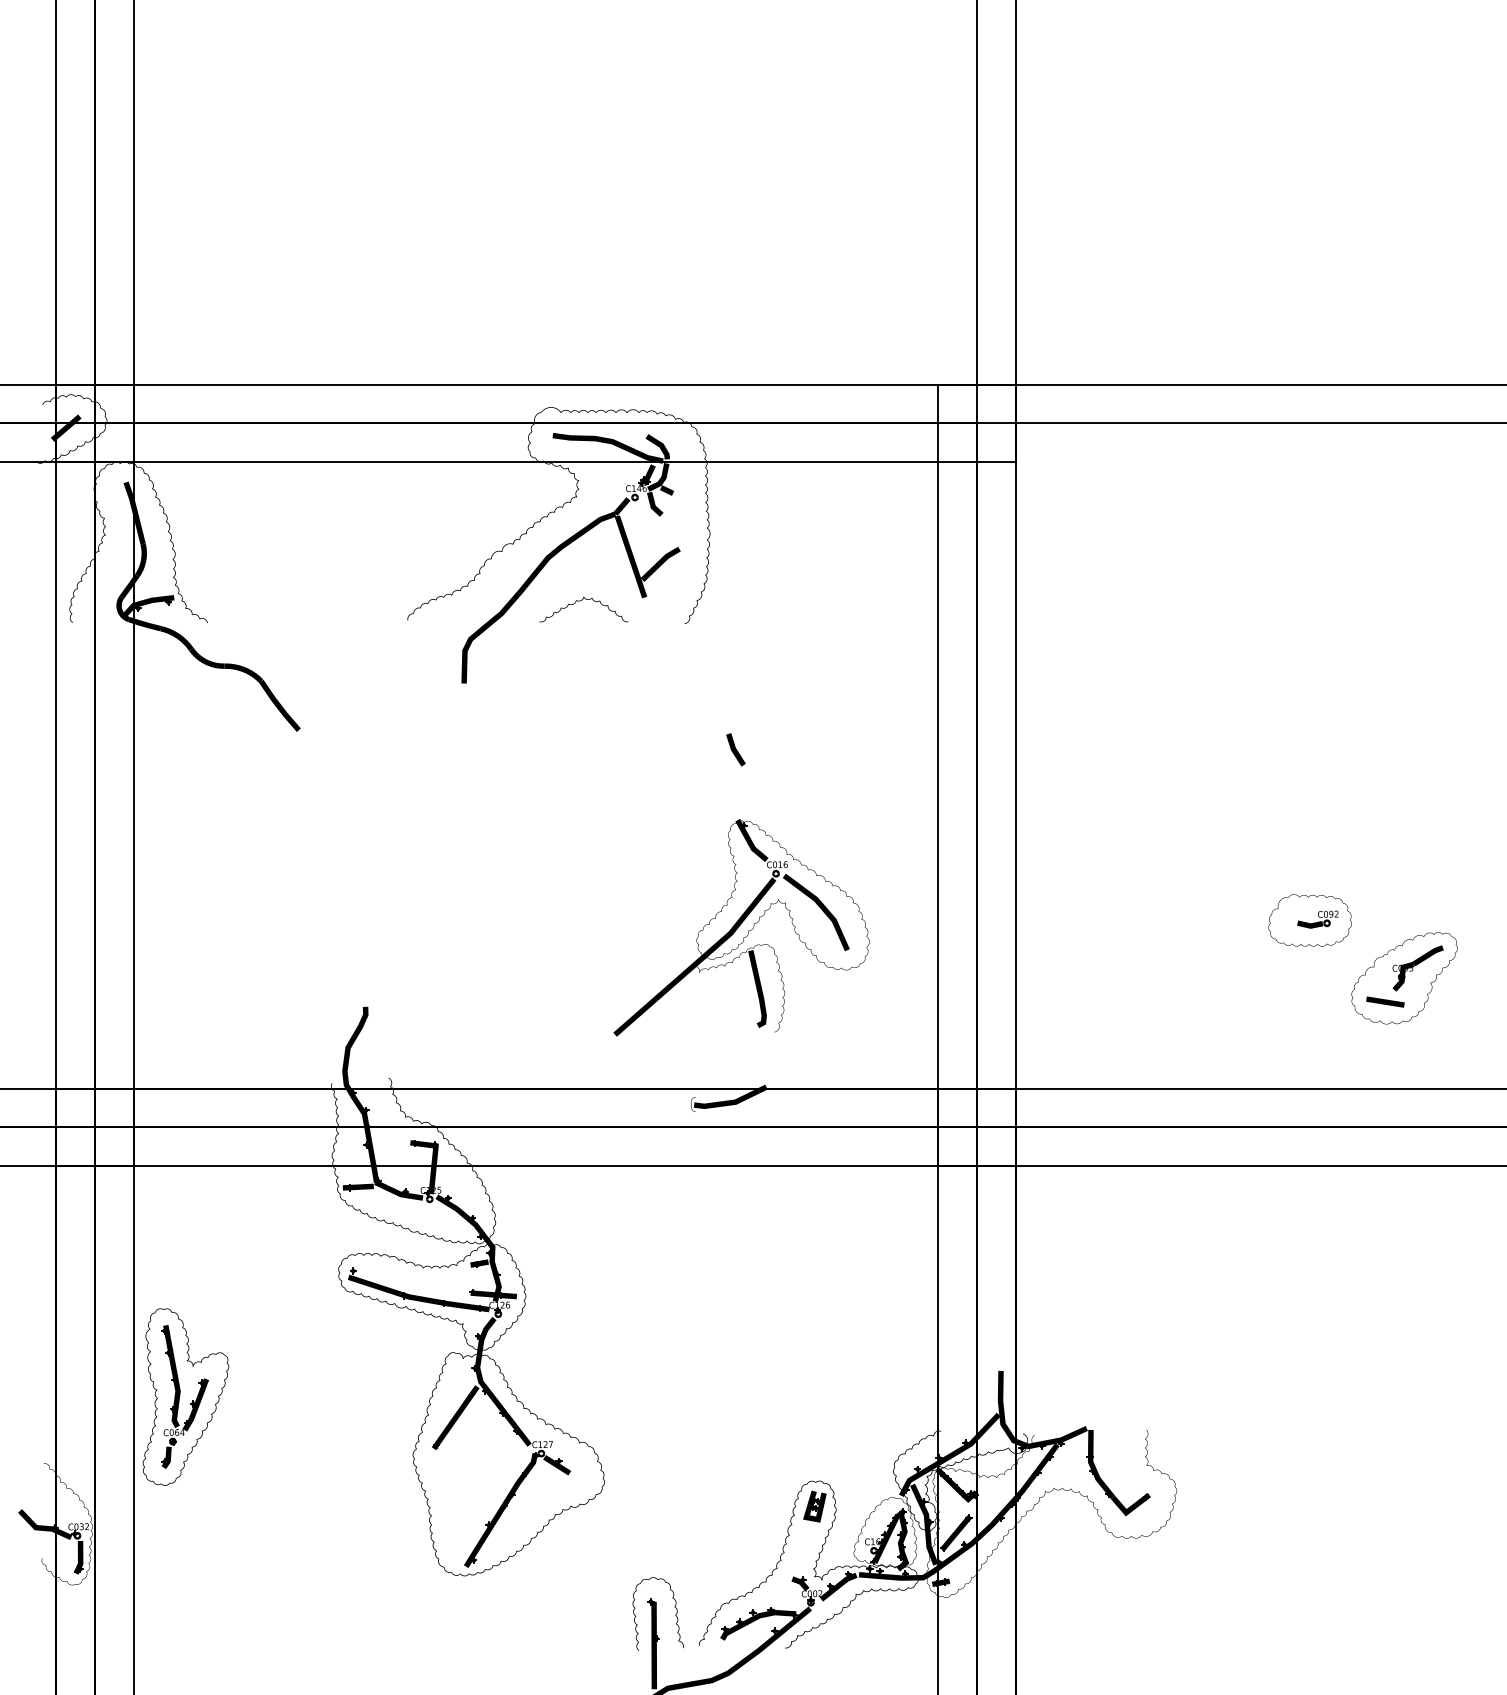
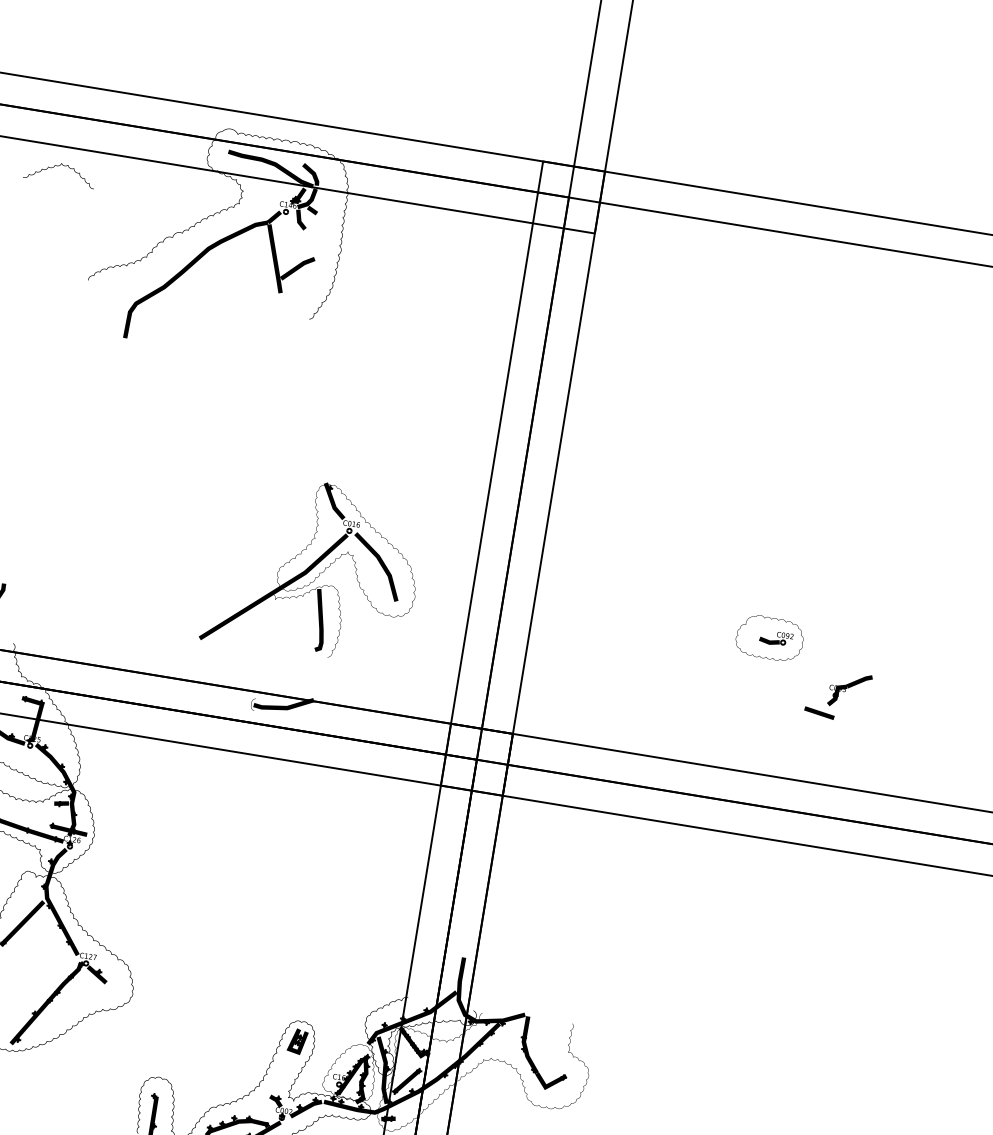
curve: (580, 601) -> (58, 166), moved
line: (735, 749) -> (333, 426), removed
part: (1404, 978) -> (837, 696), removed

